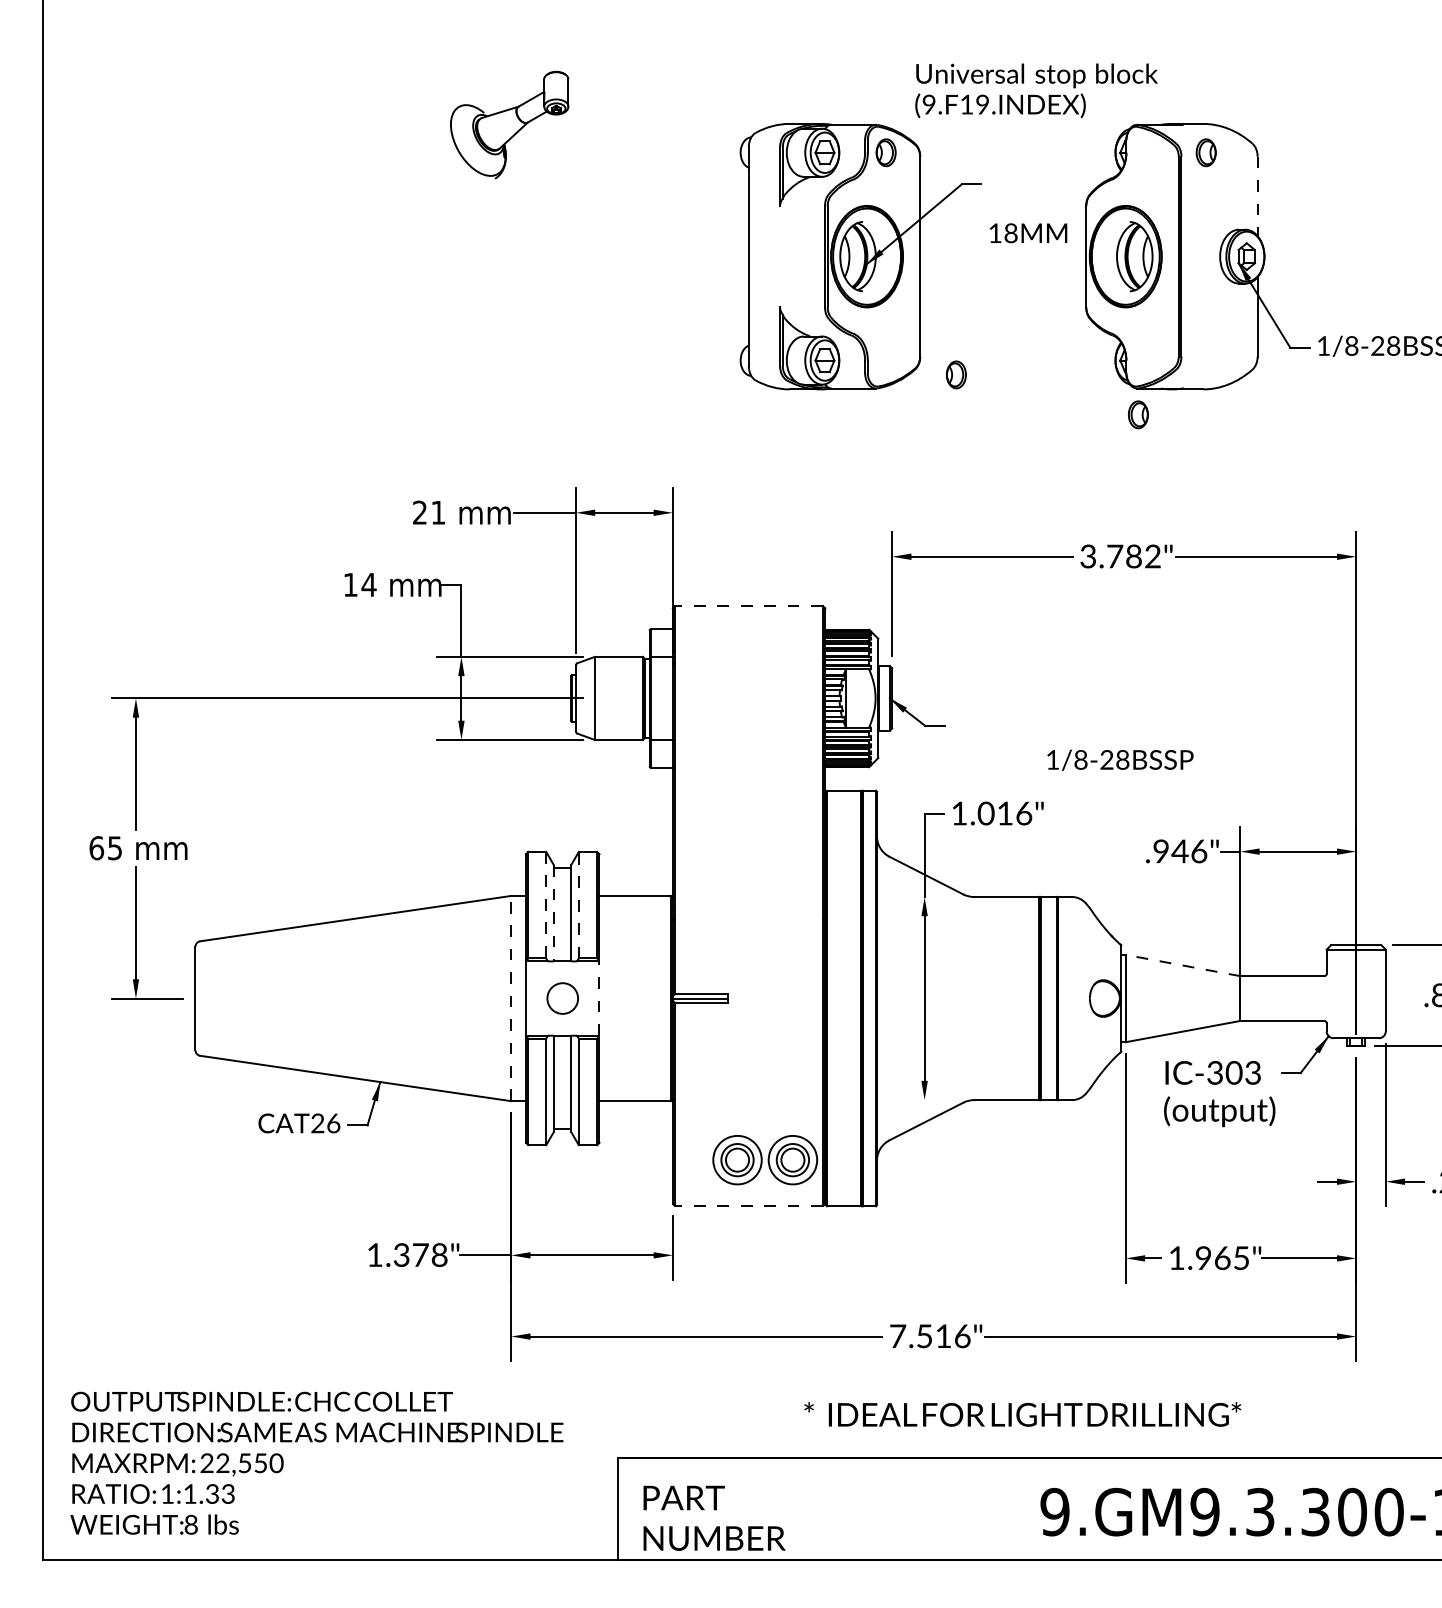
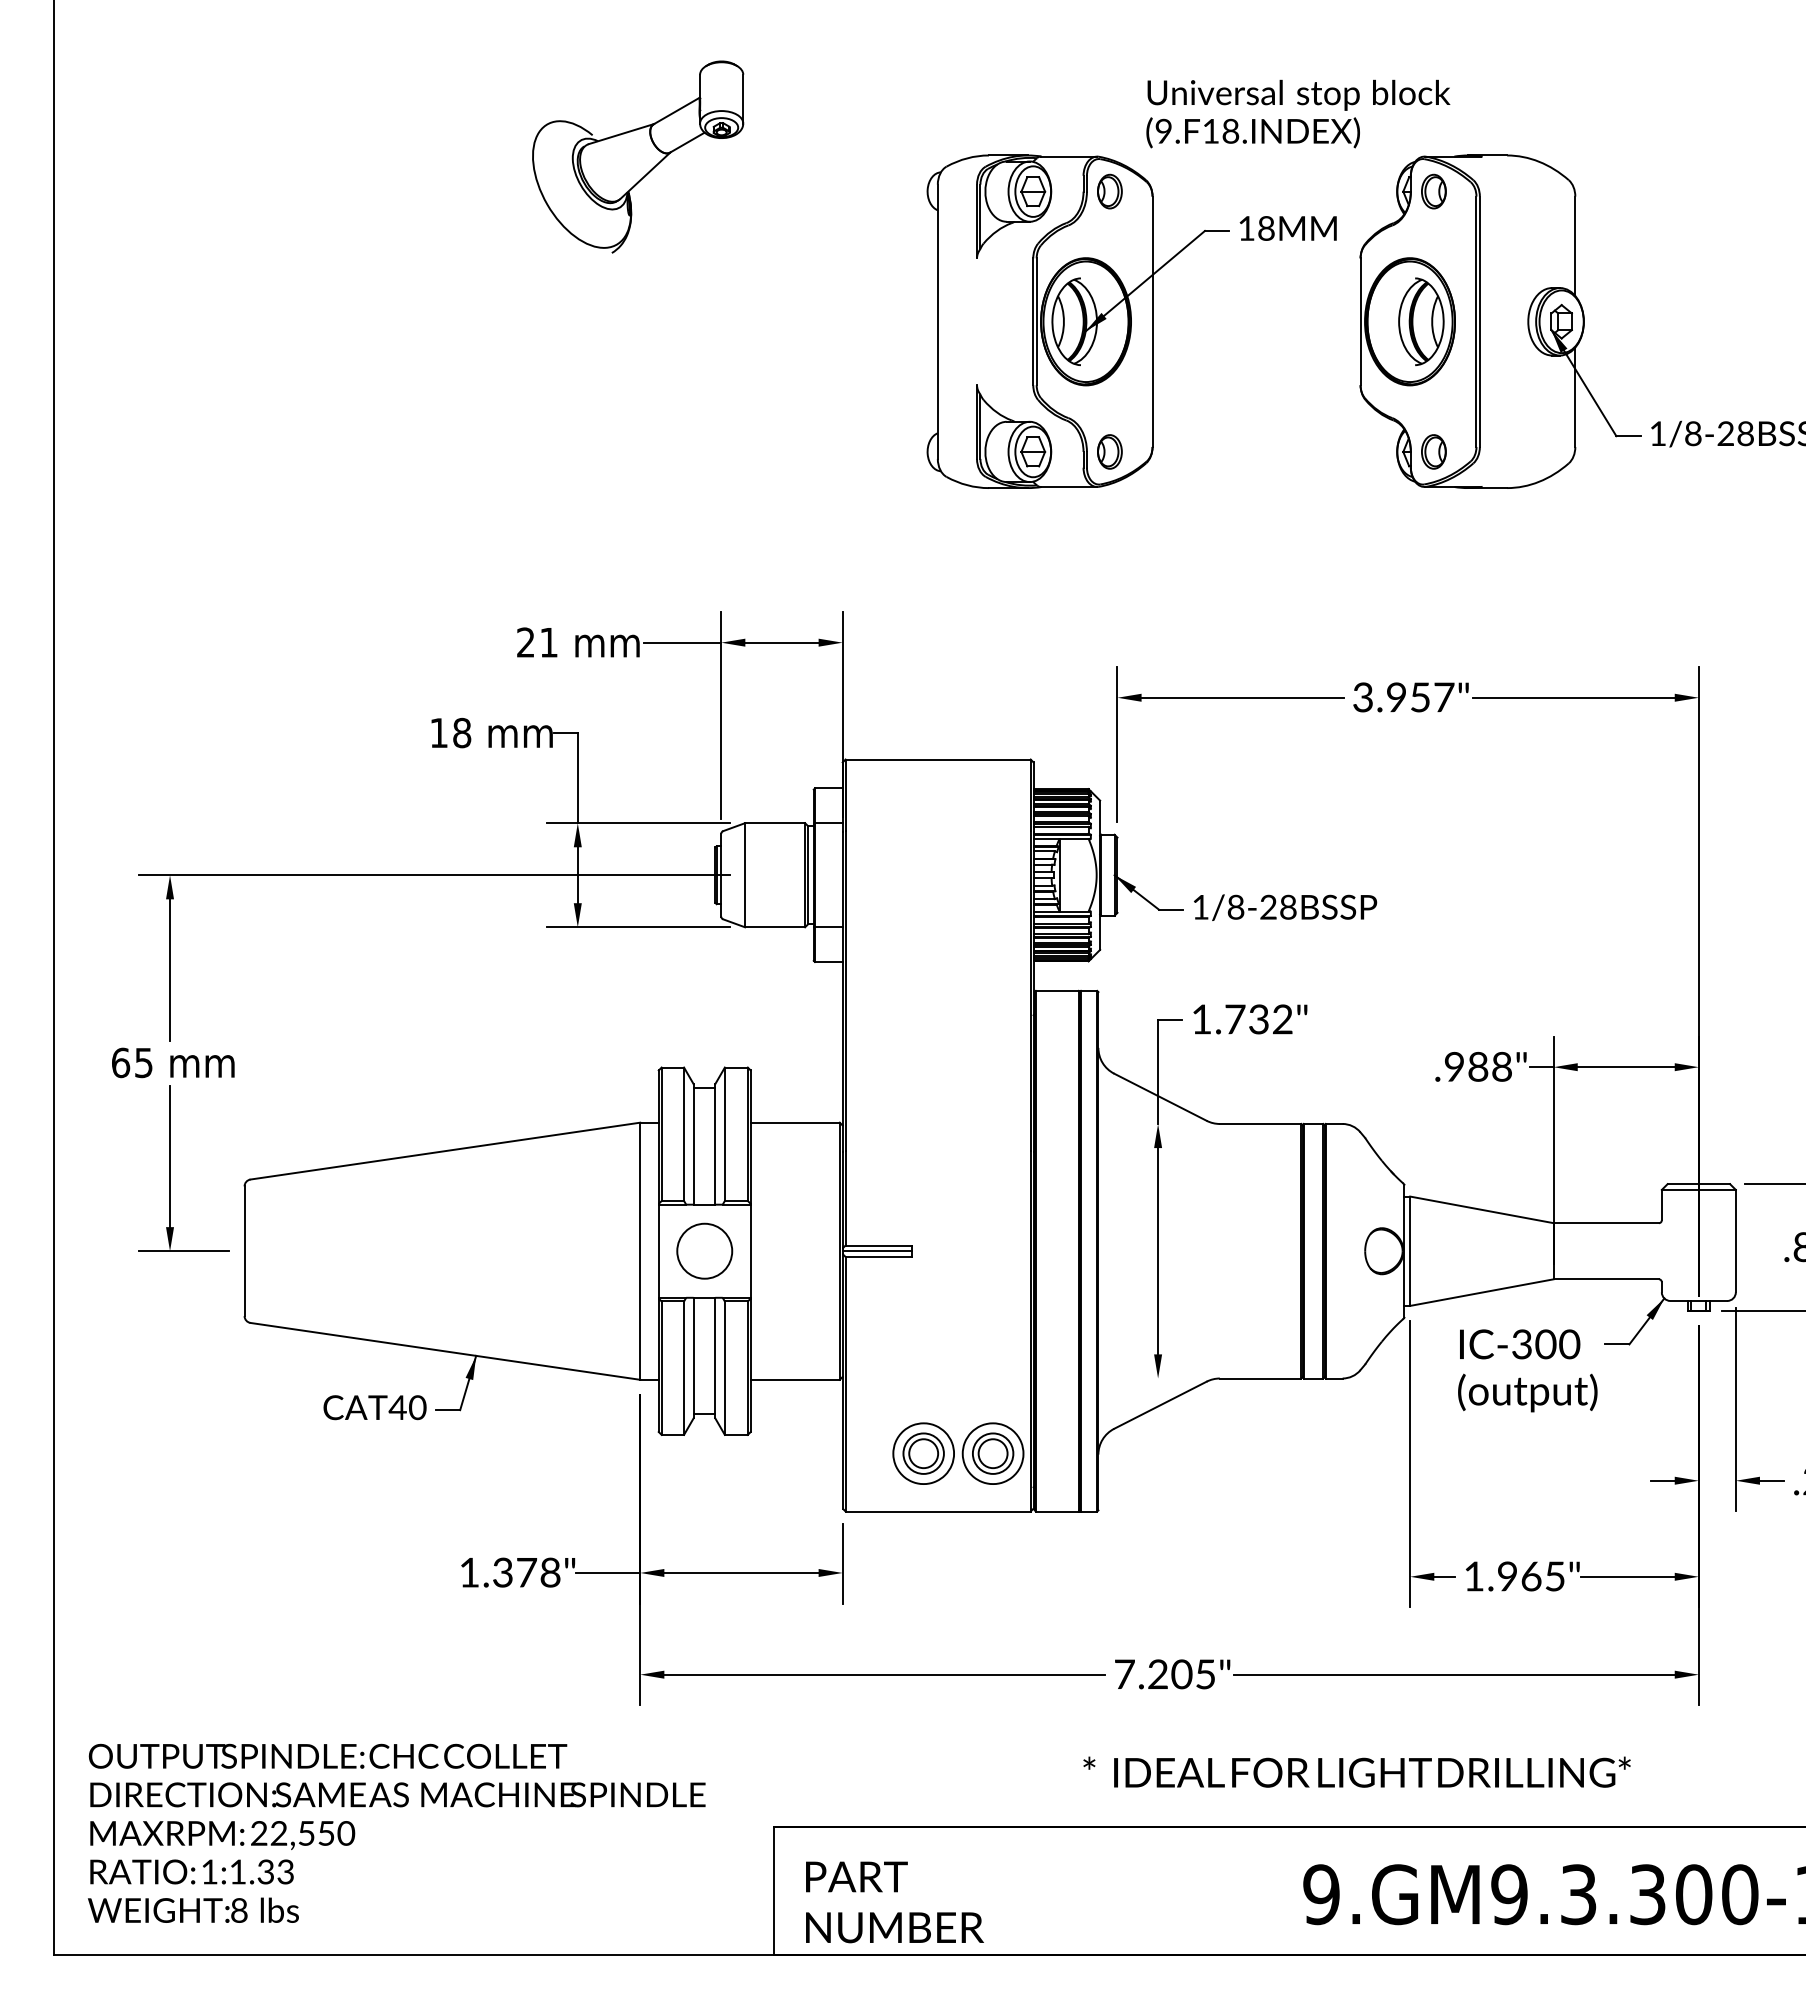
text: (982, 105) -> (1230, 132), (9.F19.INDEX) -> (9.F18.INDEX)
part: (509, 124) -> (638, 156), size x1.43
part: (1205, 152) -> (1433, 191), moved
line: (1257, 196) -> (1575, 246), dashed -> solid
text: (1027, 233) -> (1287, 228), moved
part: (956, 374) -> (1109, 451), moved
part: (1138, 414) -> (1433, 451), moved
text: (1134, 556) -> (1420, 697), 3.782" -> 3.957"
text: (368, 584) -> (461, 732), 14 -> 18
line: (749, 606) -> (938, 759), dashed -> solid
text: (1120, 760) -> (1285, 907), moved
text: (1004, 813) -> (1258, 1019), 1.016" -> 1.732"
text: (1189, 851) -> (1489, 1066), .946" -> .988"
line: (546, 905) -> (684, 1134), dashed -> solid
line: (578, 905) -> (724, 1134), dashed -> solid
line: (553, 913) -> (693, 1144), dashed -> solid
line: (1182, 965) -> (1481, 1209), dashed -> solid
circle: (562, 997) -> (704, 1250), size x1.43
line: (511, 998) -> (640, 1251), dashed -> solid
line: (599, 998) -> (750, 1251), dashed -> solid
text: (1253, 1072) -> (1569, 1344), IC-303 -> IC-300
text: (325, 1123) -> (407, 1407), CAT26 -> CAT40
line: (749, 1206) -> (938, 1511), dashed -> solid
text: (943, 1336) -> (1181, 1674), 7.516" -> 7.205"
text: (1022, 1413) -> (1356, 1771), moved

